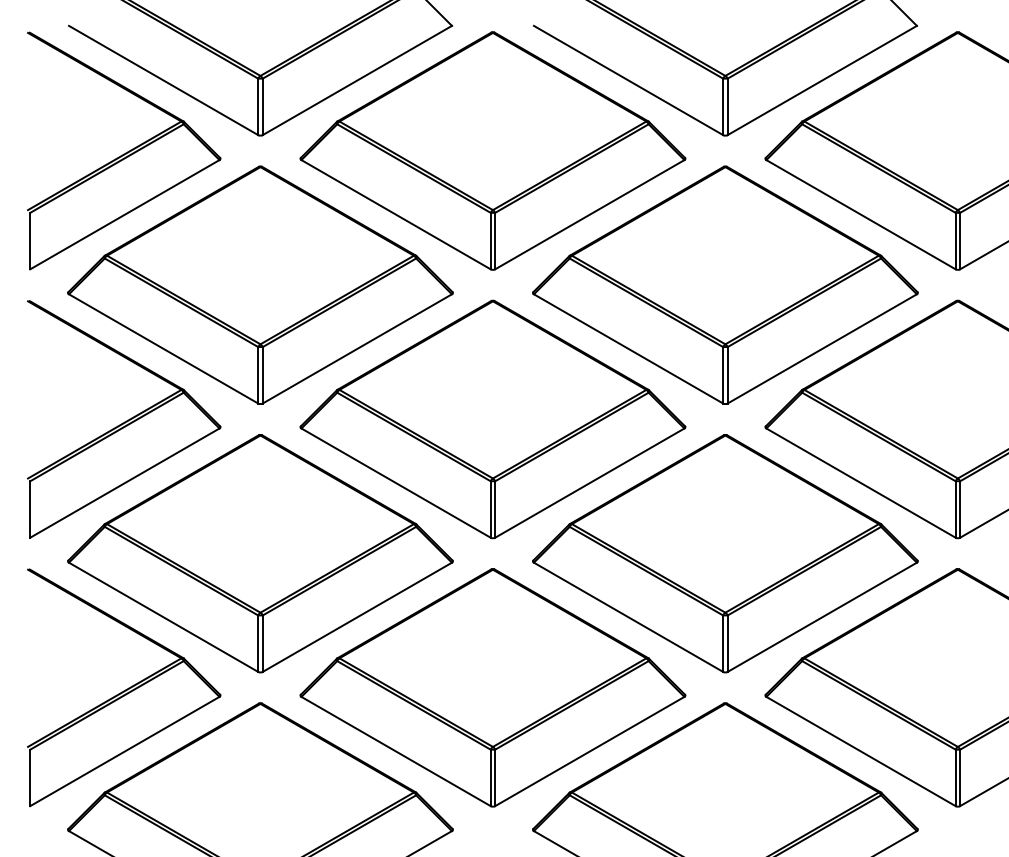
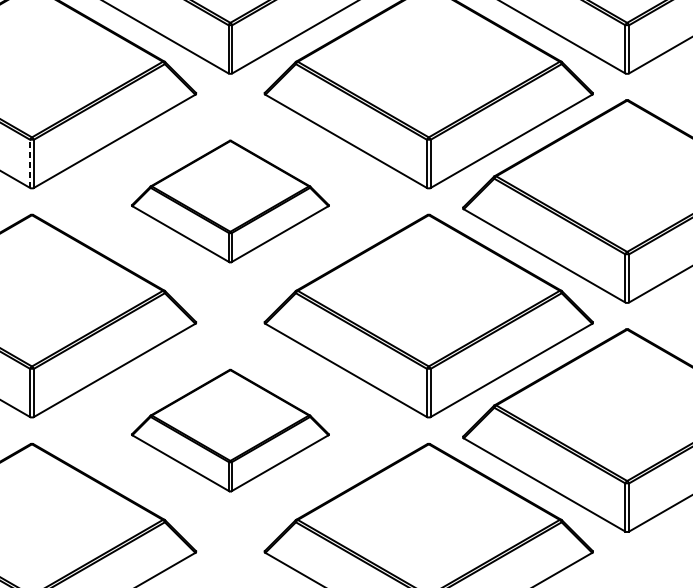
line: (258, 374) -> (30, 163), solid -> dashed
part: (492, 419) -> (230, 201), size x0.6
part: (492, 687) -> (230, 430), size x0.6

